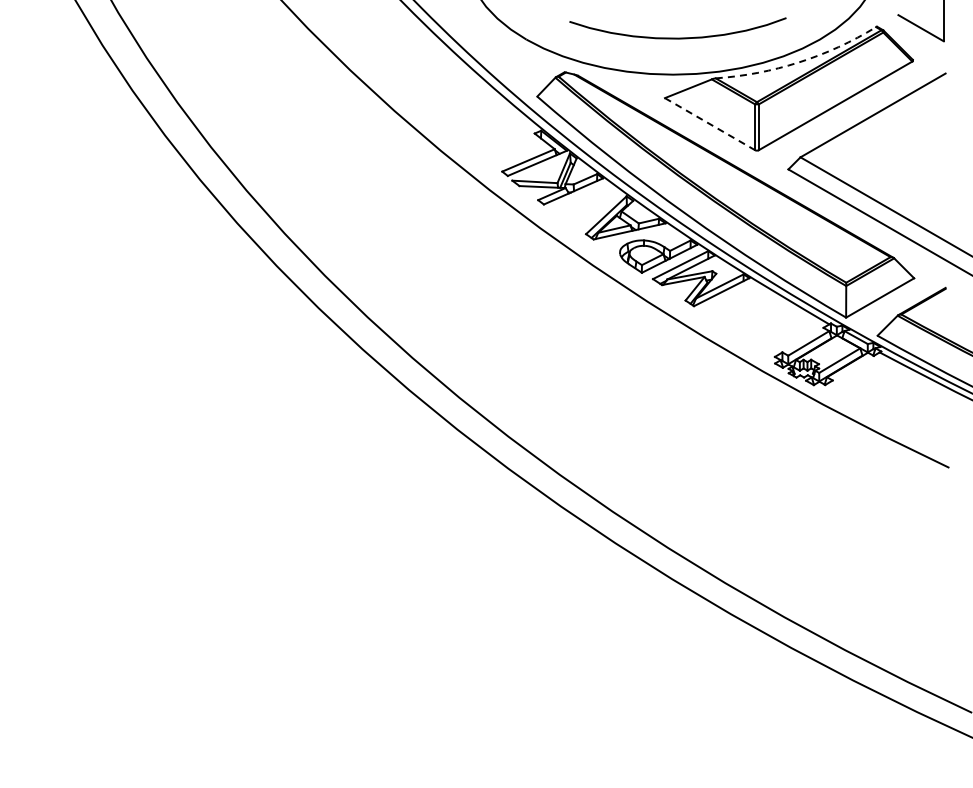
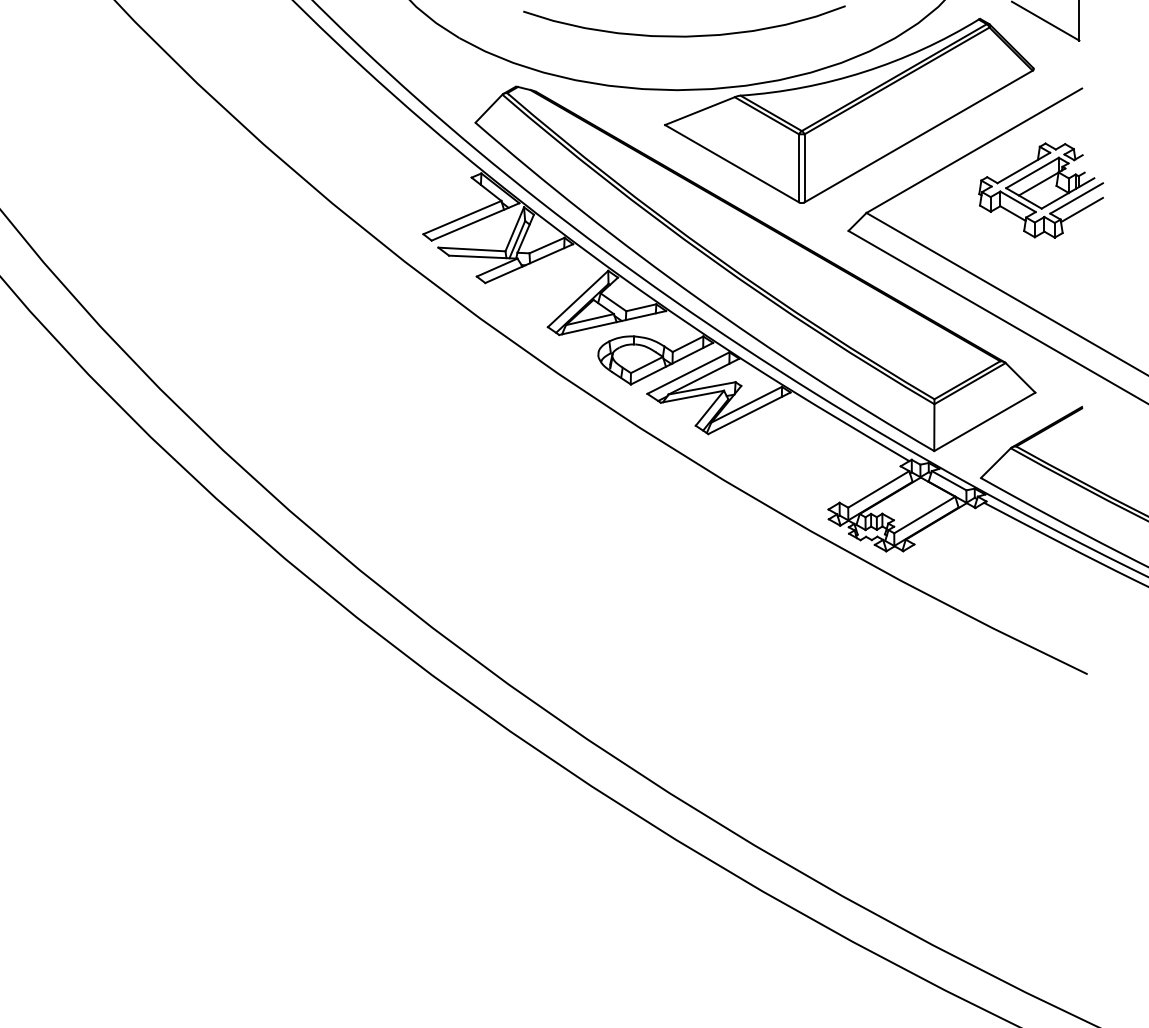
arc: (799, 62) -> (864, 72), dashed -> solid
line: (710, 124) -> (732, 164), dashed -> solid
part: (917, 141) -> (1040, 189), added

